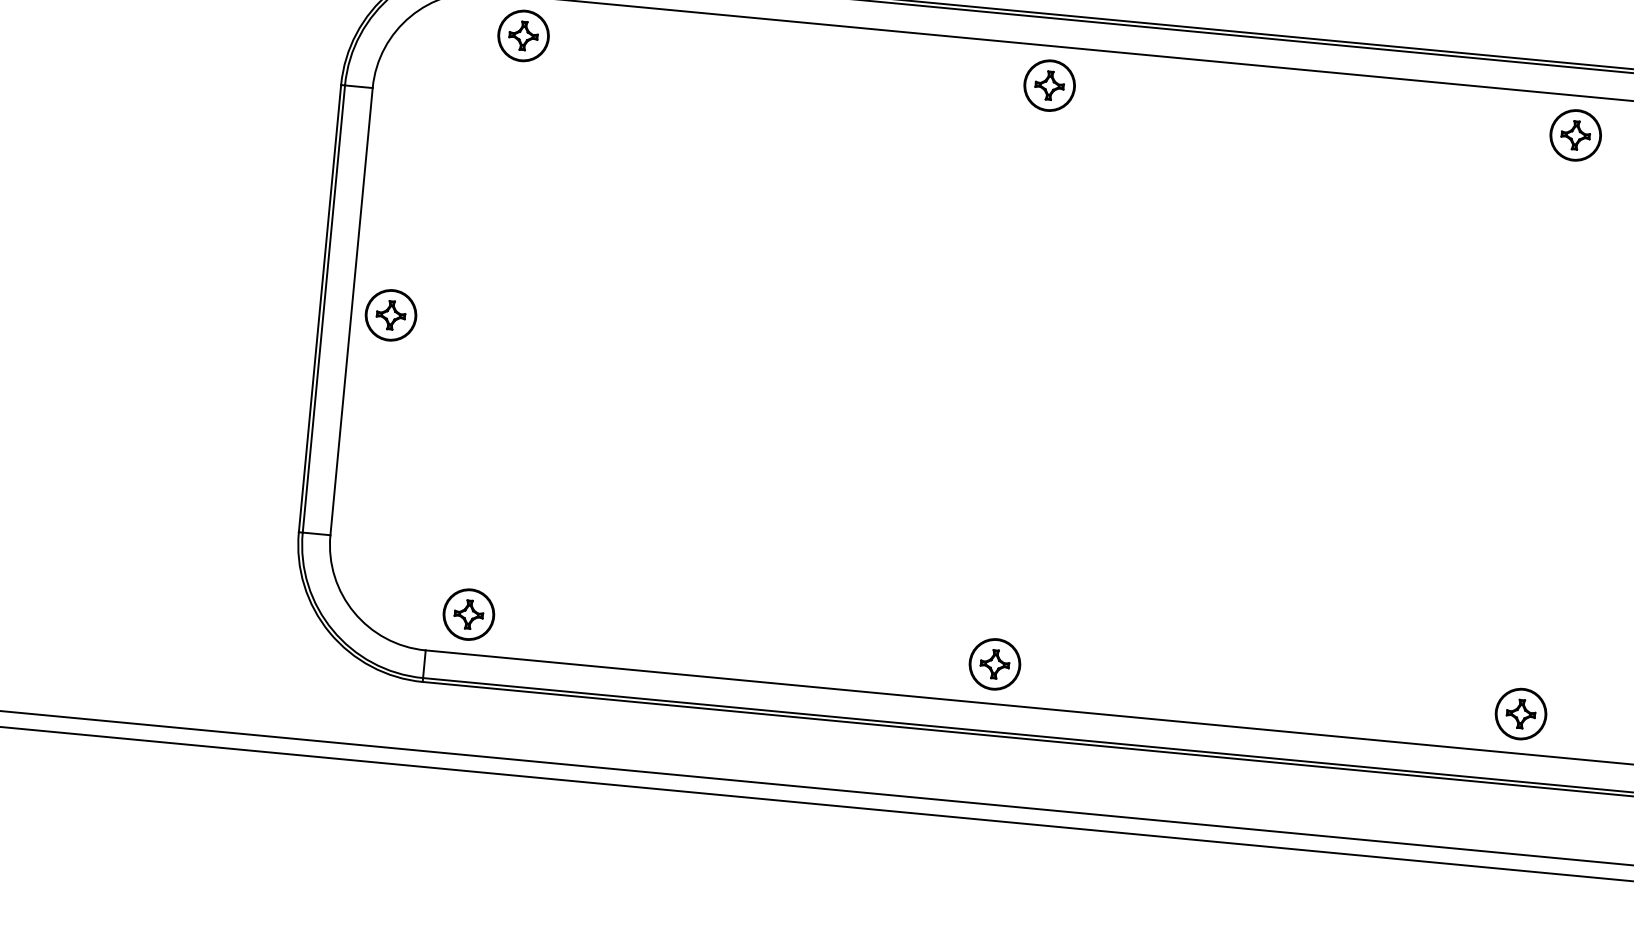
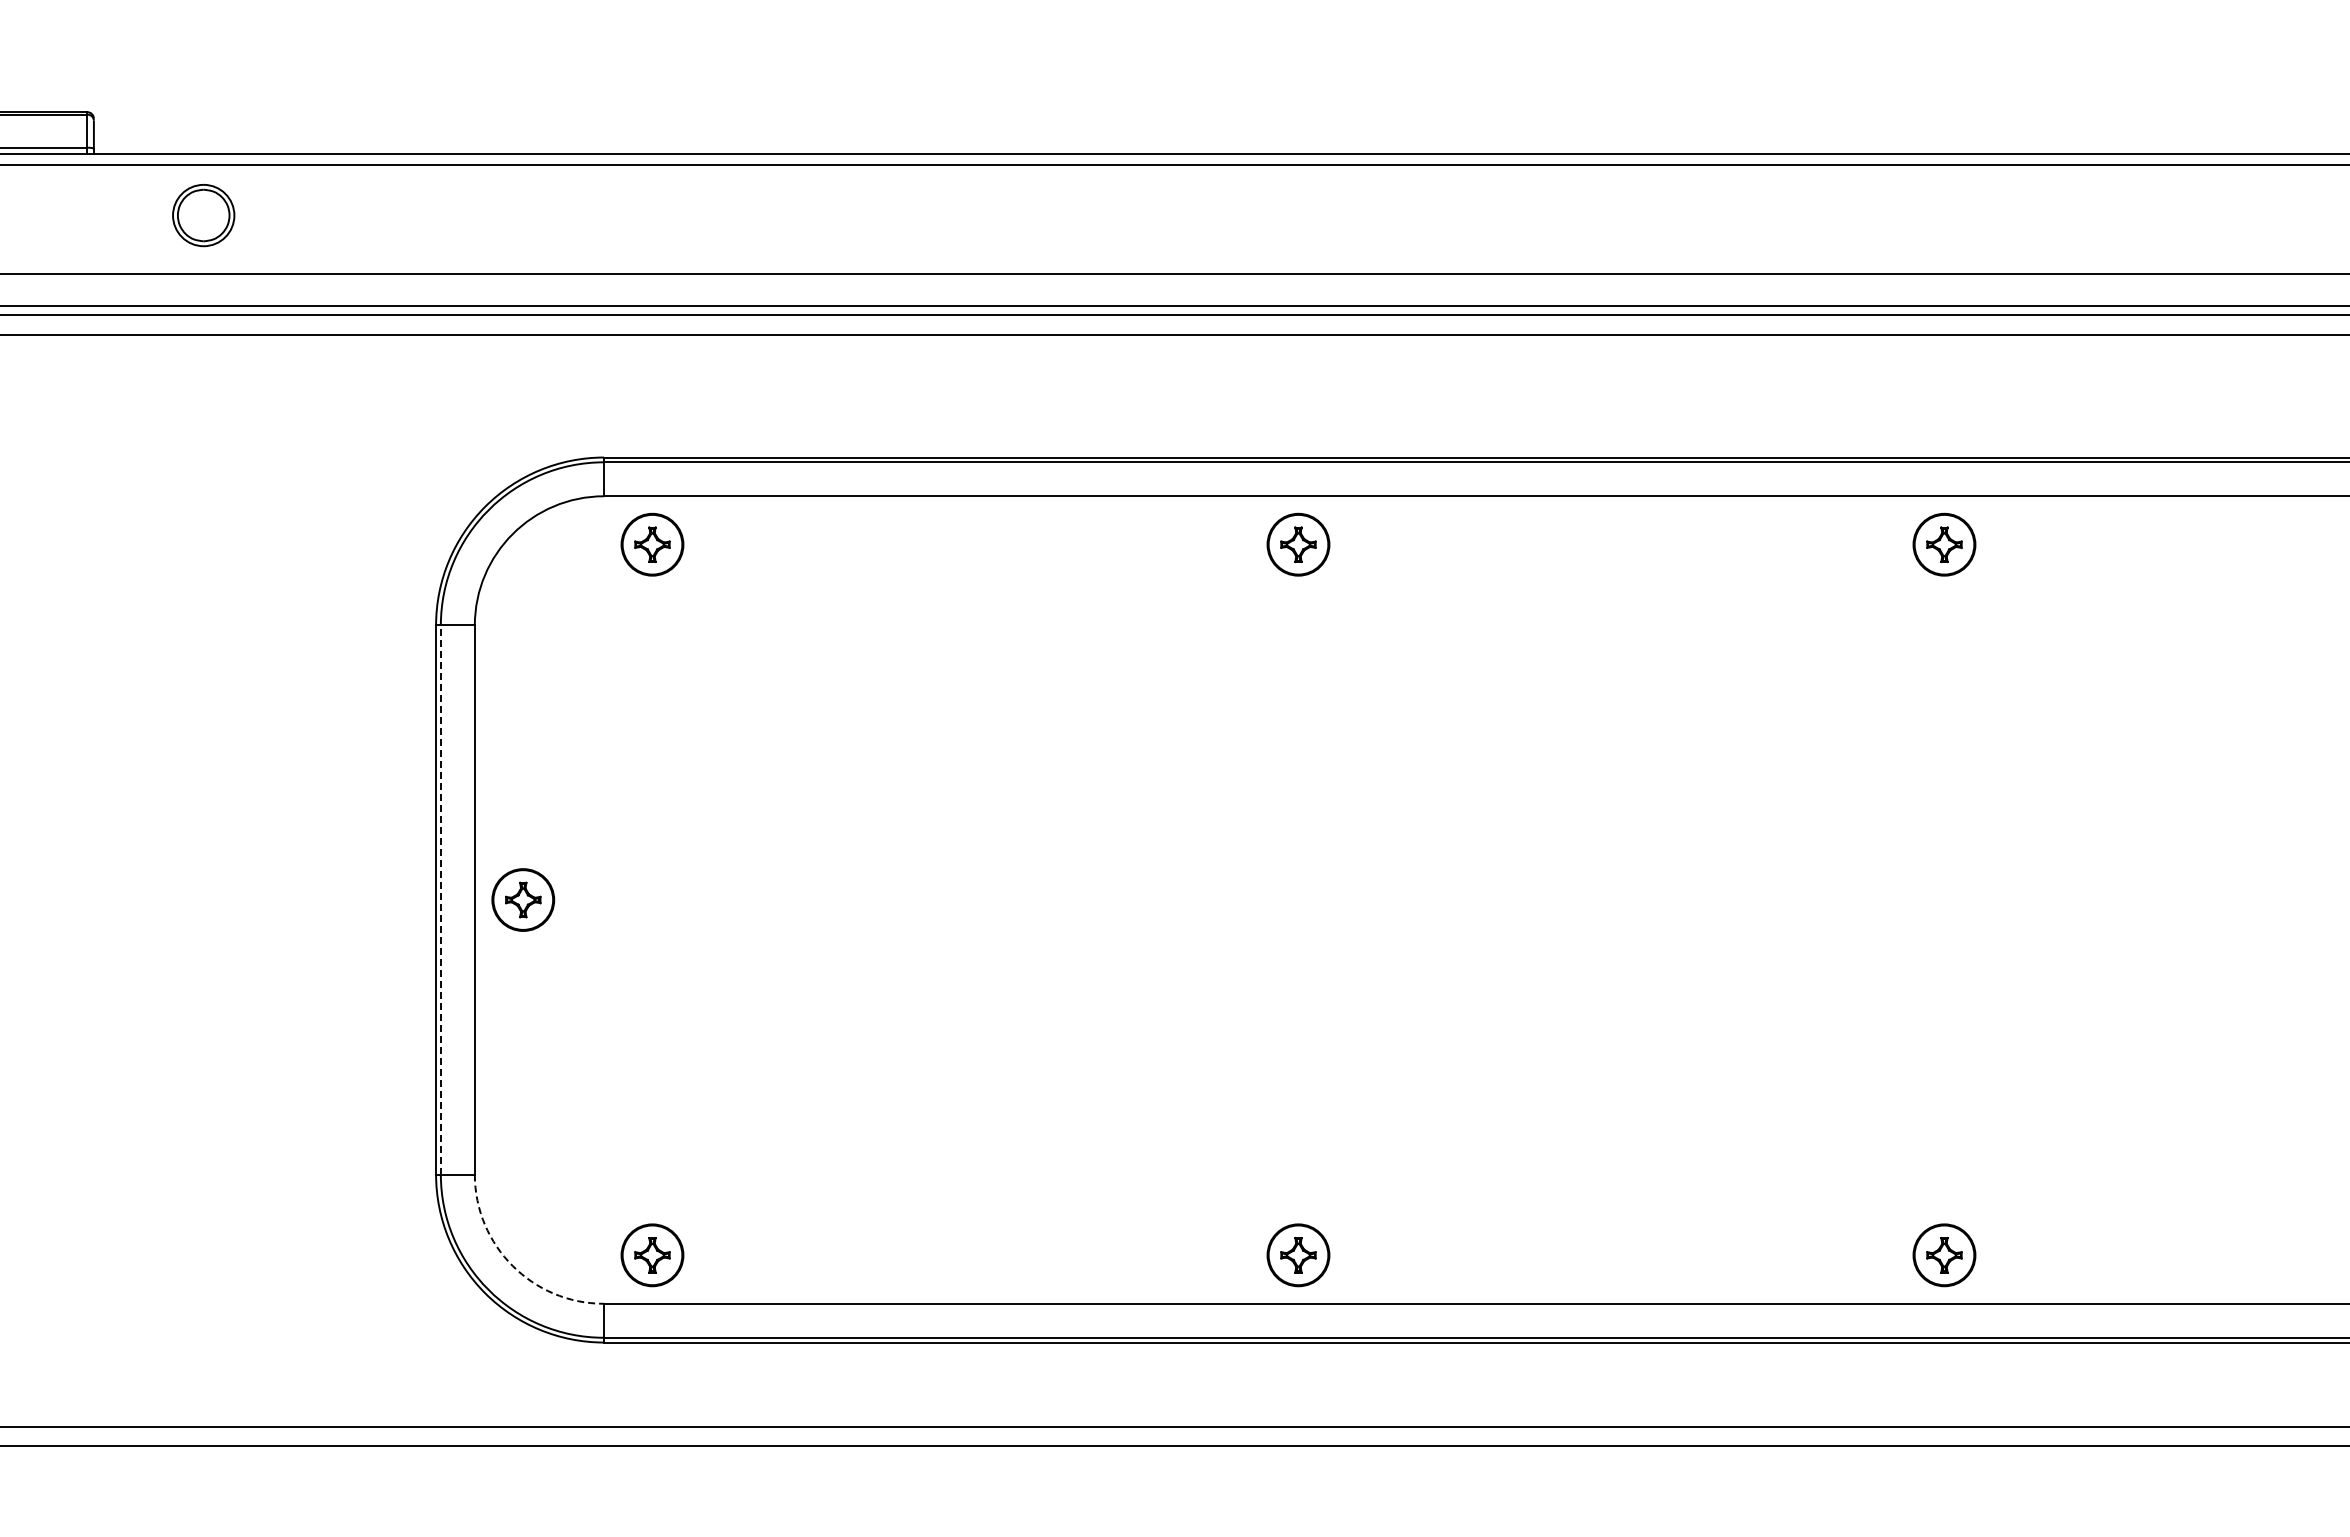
line: (323, 309) -> (440, 900), solid -> dashed
arc: (354, 612) -> (512, 1265), solid -> dashed

